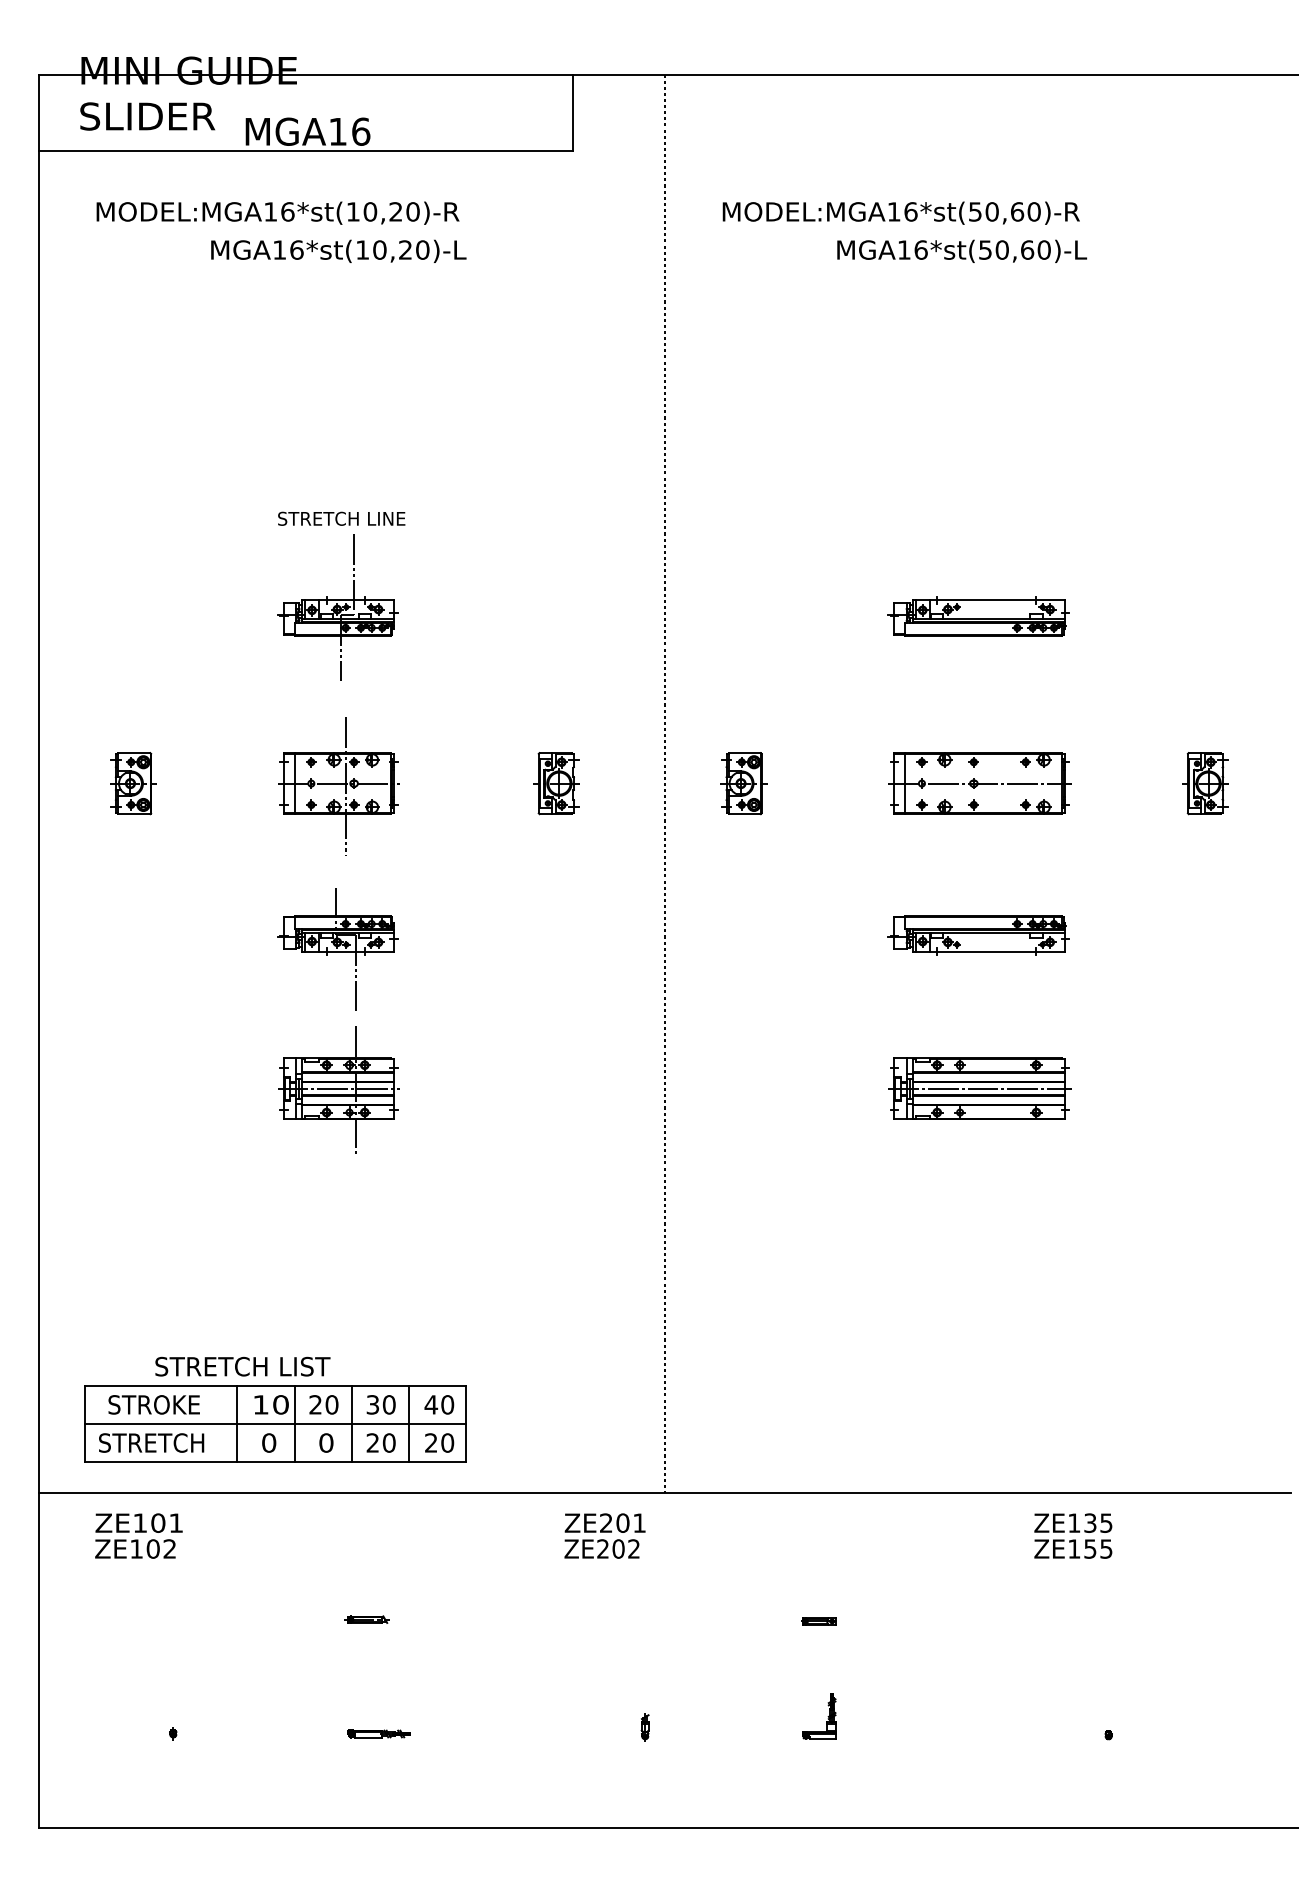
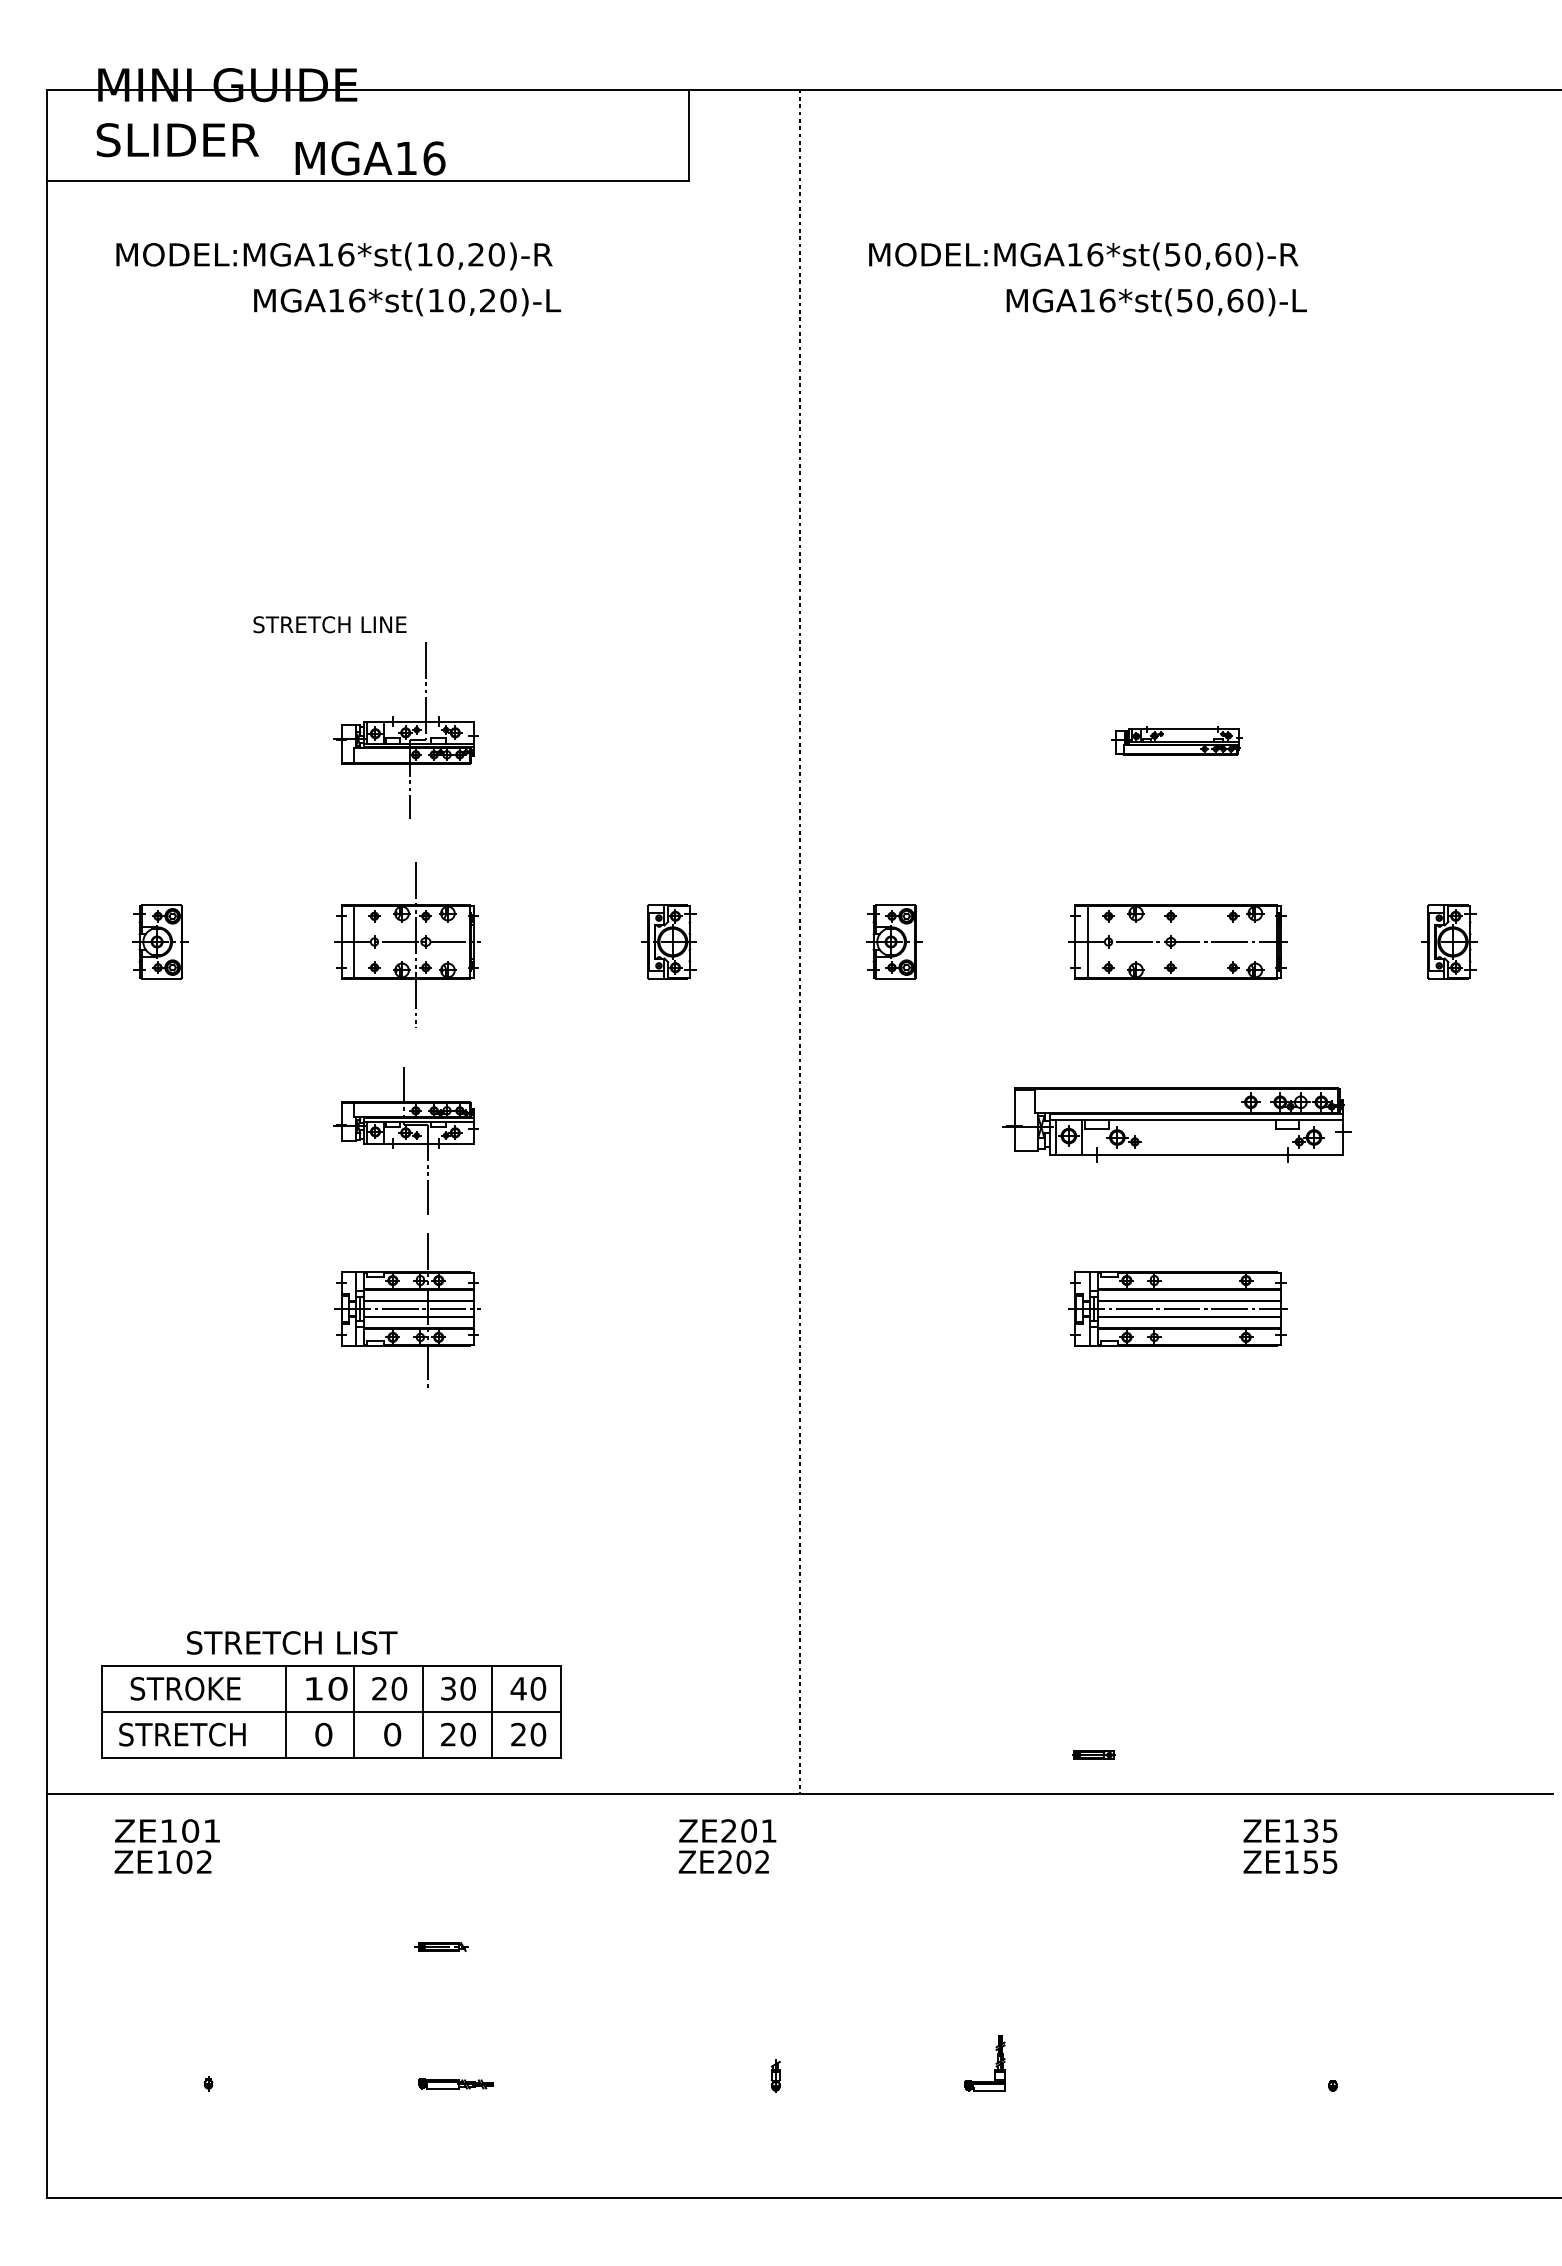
text: (341, 518) -> (329, 624), moved
part: (978, 615) -> (1176, 740), size x0.6
part: (978, 935) -> (1176, 1124), size x1.6
part: (818, 1620) -> (1093, 1754), moved

